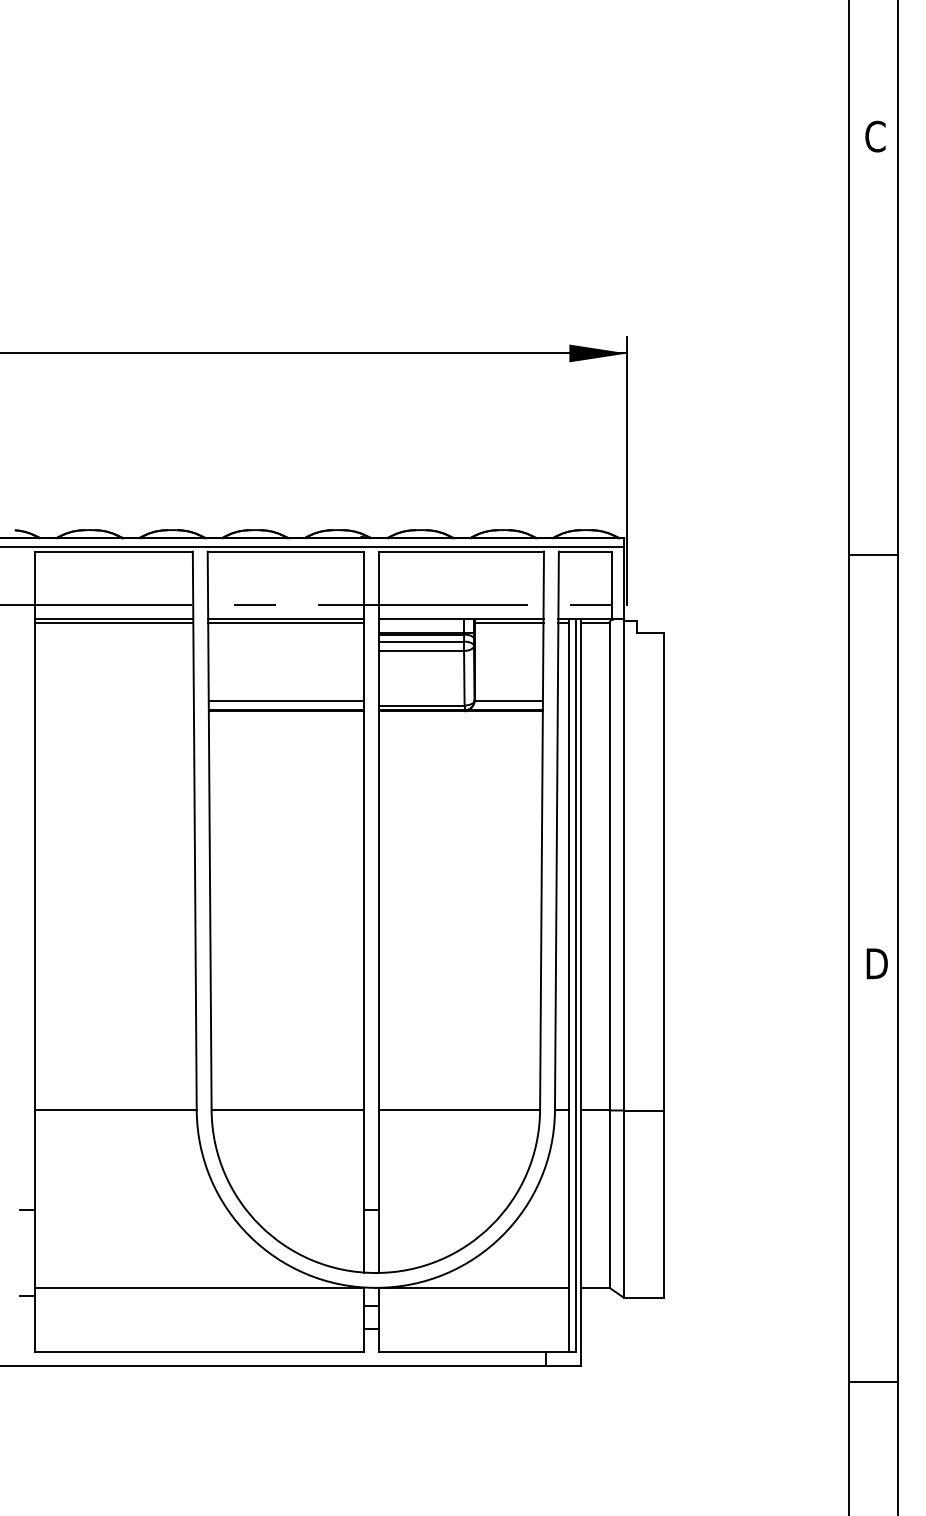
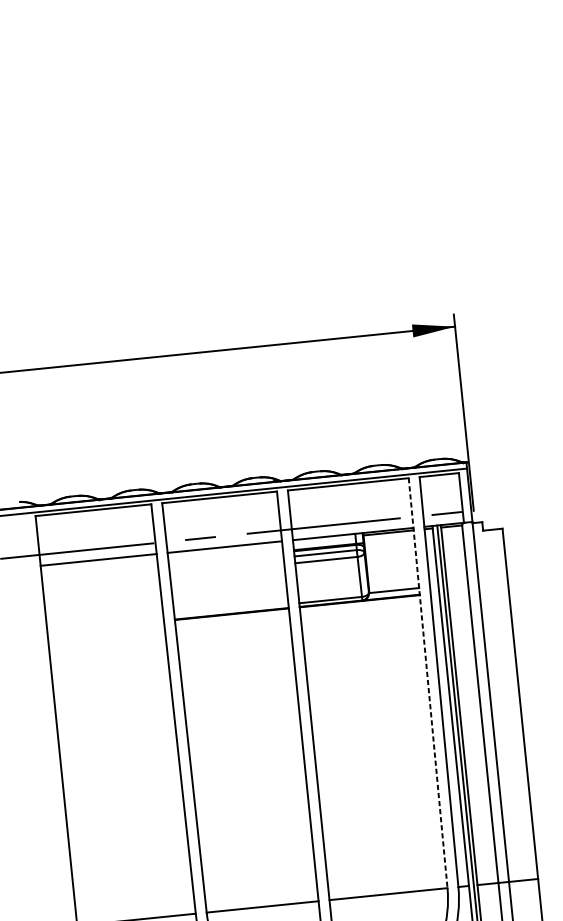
line: (114, 622) -> (99, 562), removed
line: (286, 622) -> (225, 549), removed
line: (286, 701) -> (231, 607), removed
line: (542, 831) -> (428, 683), solid -> dashed

